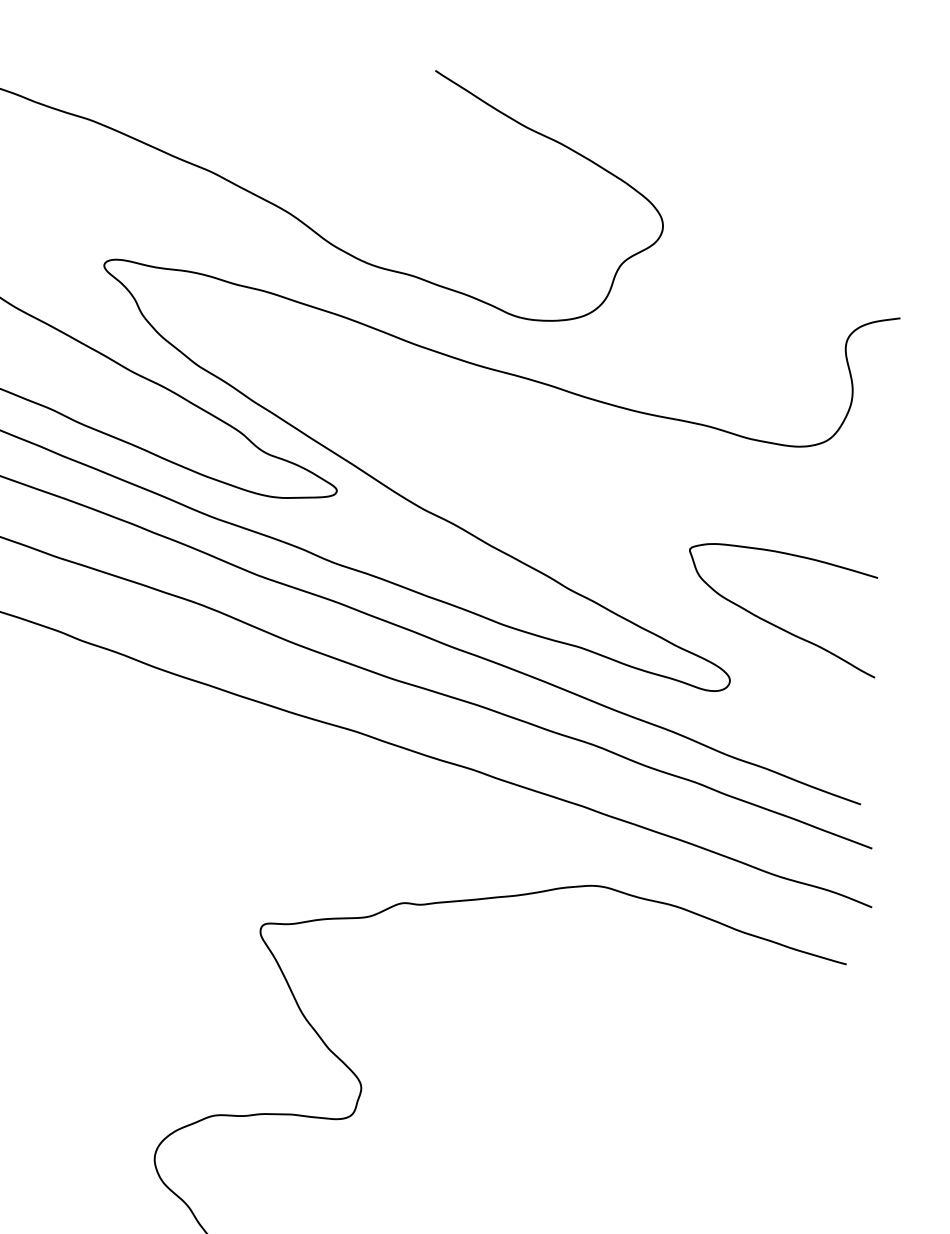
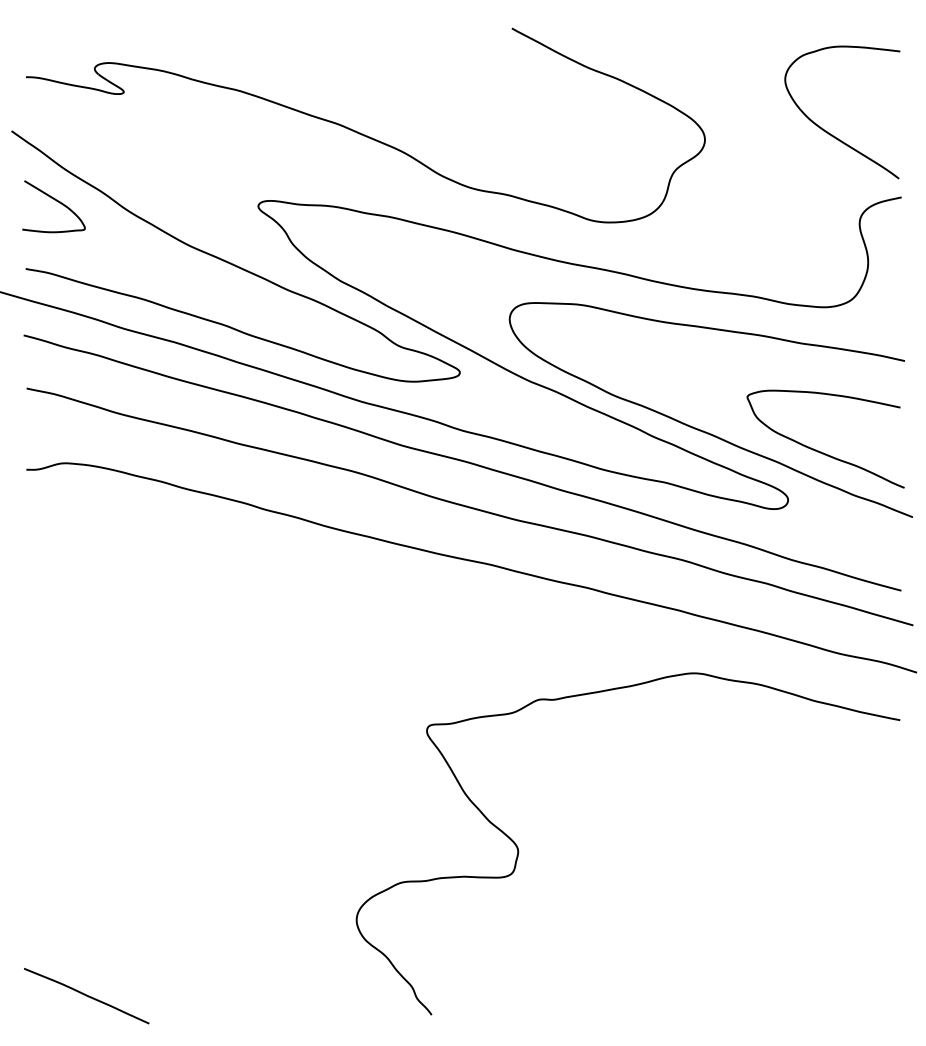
curve: (817, 230) -> (829, 132), added
curve: (629, 585) -> (701, 429), added

